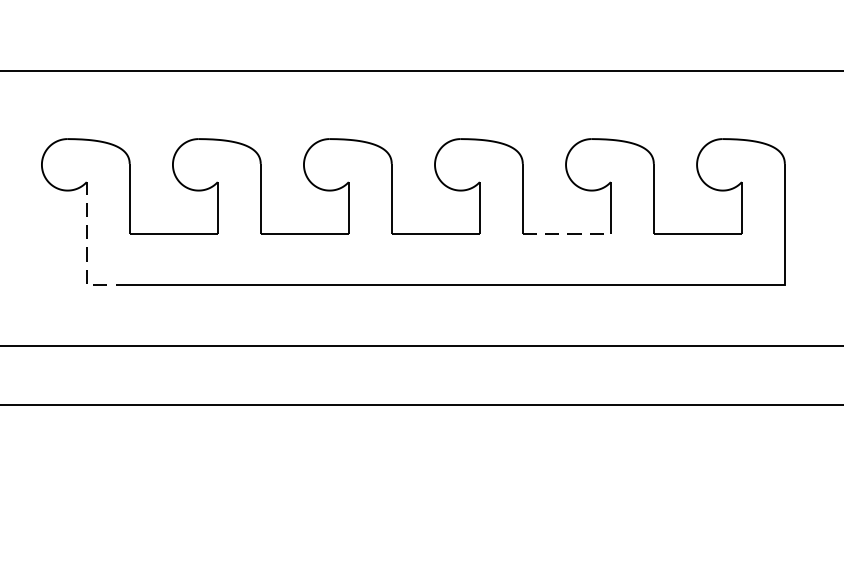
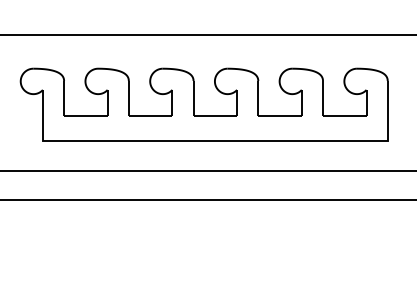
line: (567, 233) -> (280, 115), dashed -> solid
line: (85, 256) -> (42, 126), dashed -> solid

